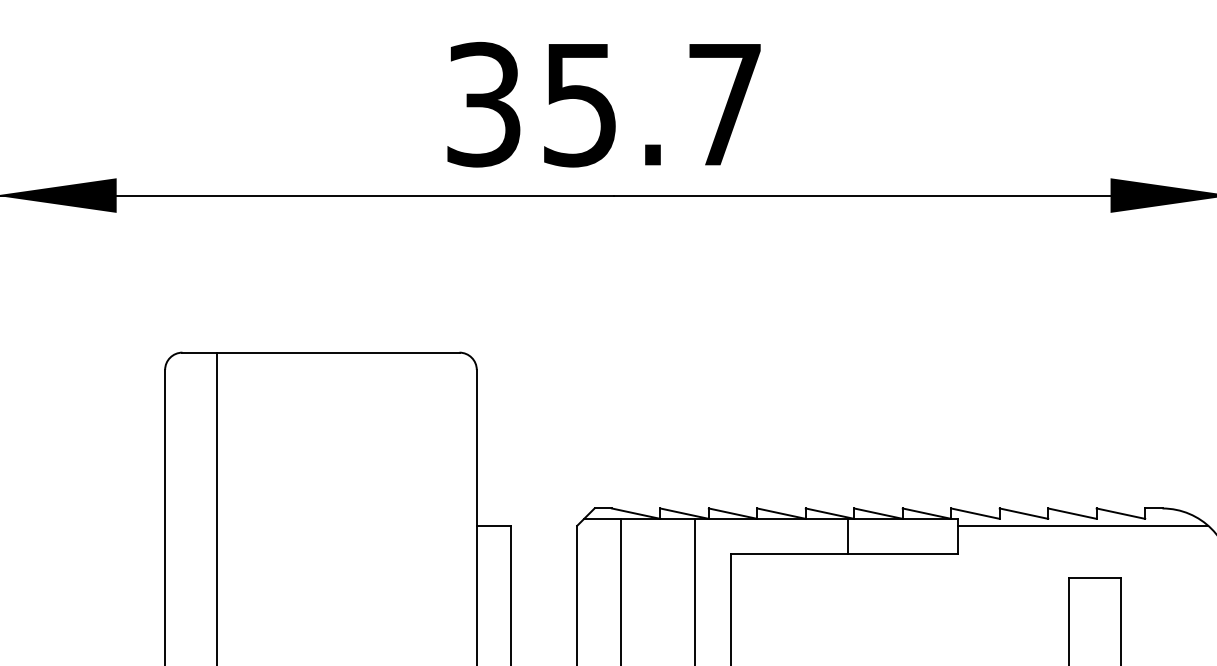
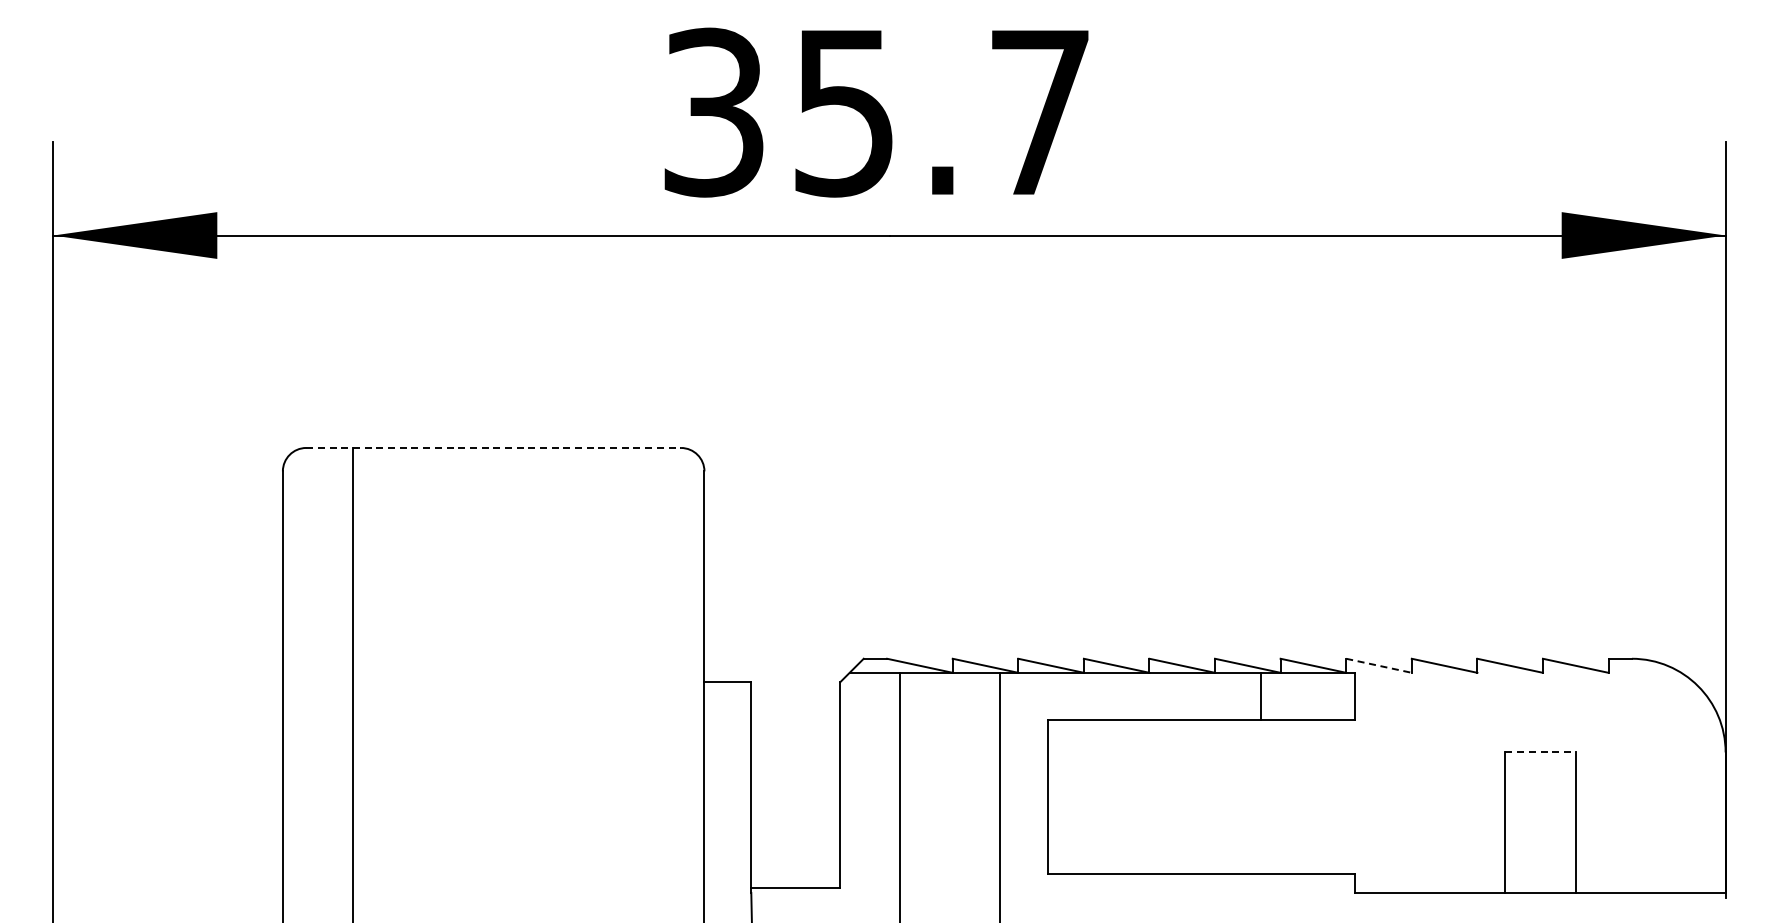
line: (321, 352) -> (494, 447), solid -> dashed
line: (975, 513) -> (1378, 665), solid -> dashed
line: (1082, 526) -> (1523, 682), removed
line: (847, 535) -> (1260, 695), moved
line: (1095, 577) -> (1541, 752), solid -> dashed

